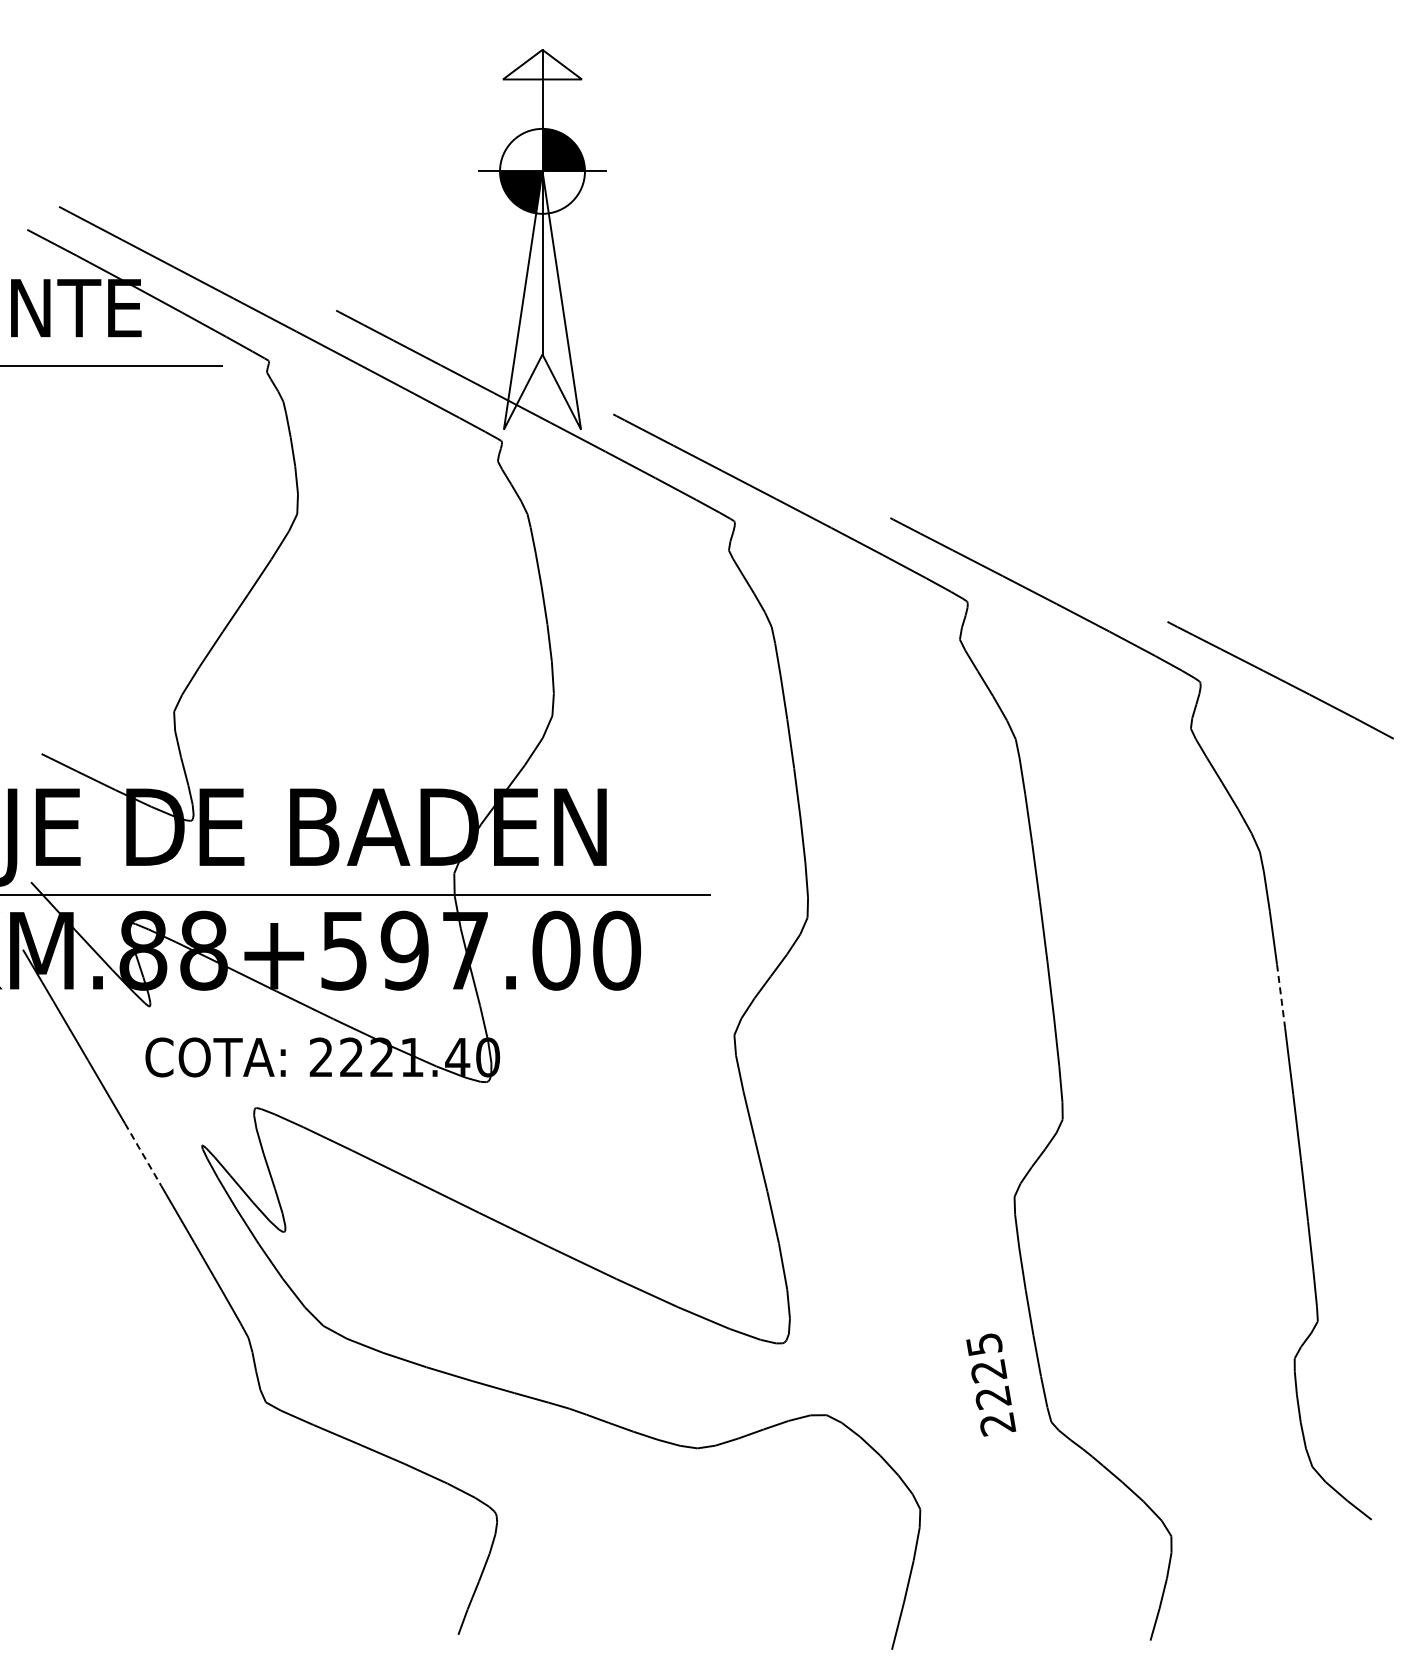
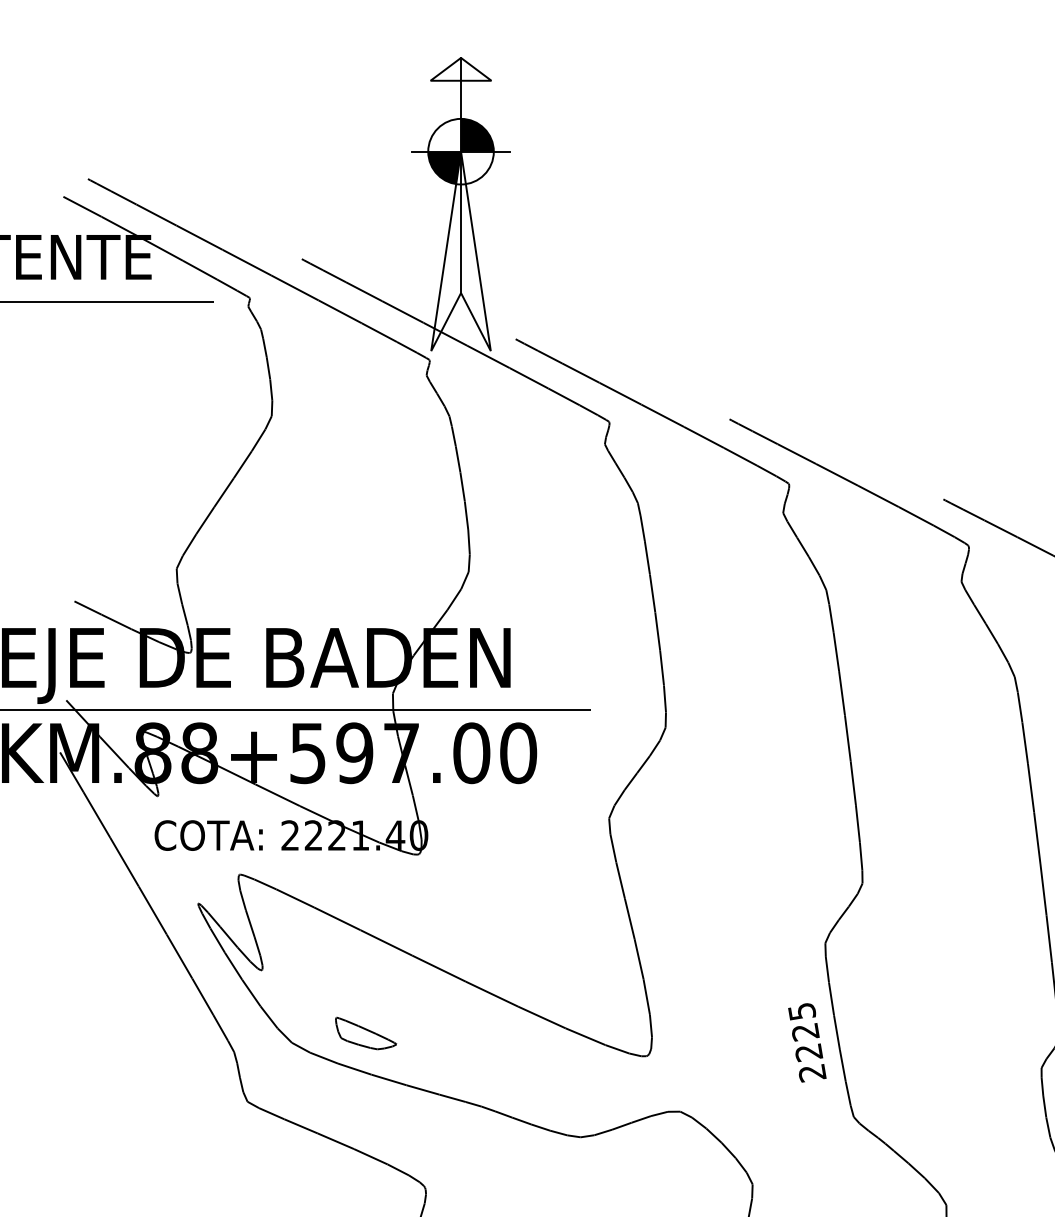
line: (1281, 995) -> (1031, 787), dashed -> solid
line: (143, 1154) -> (153, 910), dashed -> solid
part: (419, 1313) -> (366, 1033), added
text: (991, 1384) -> (807, 1042), moved

